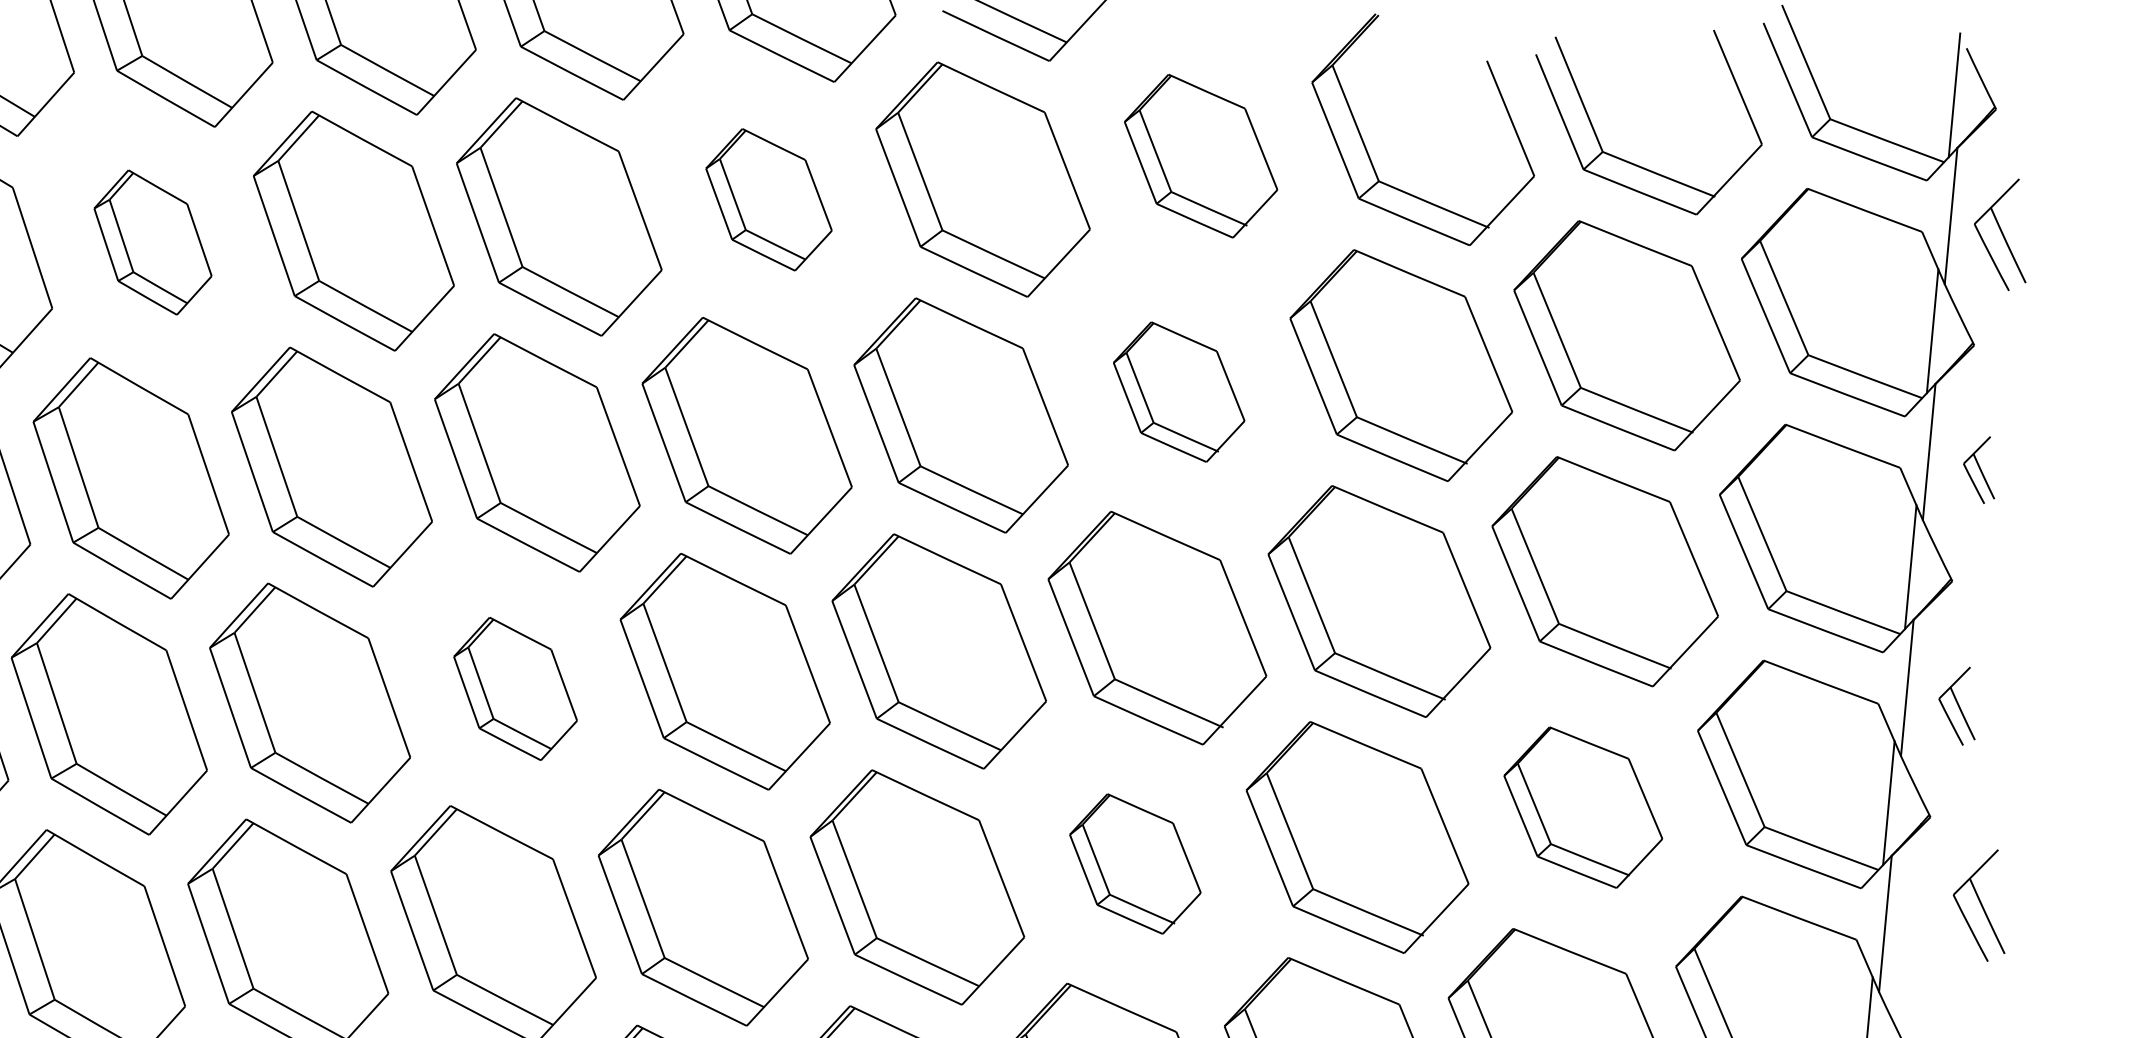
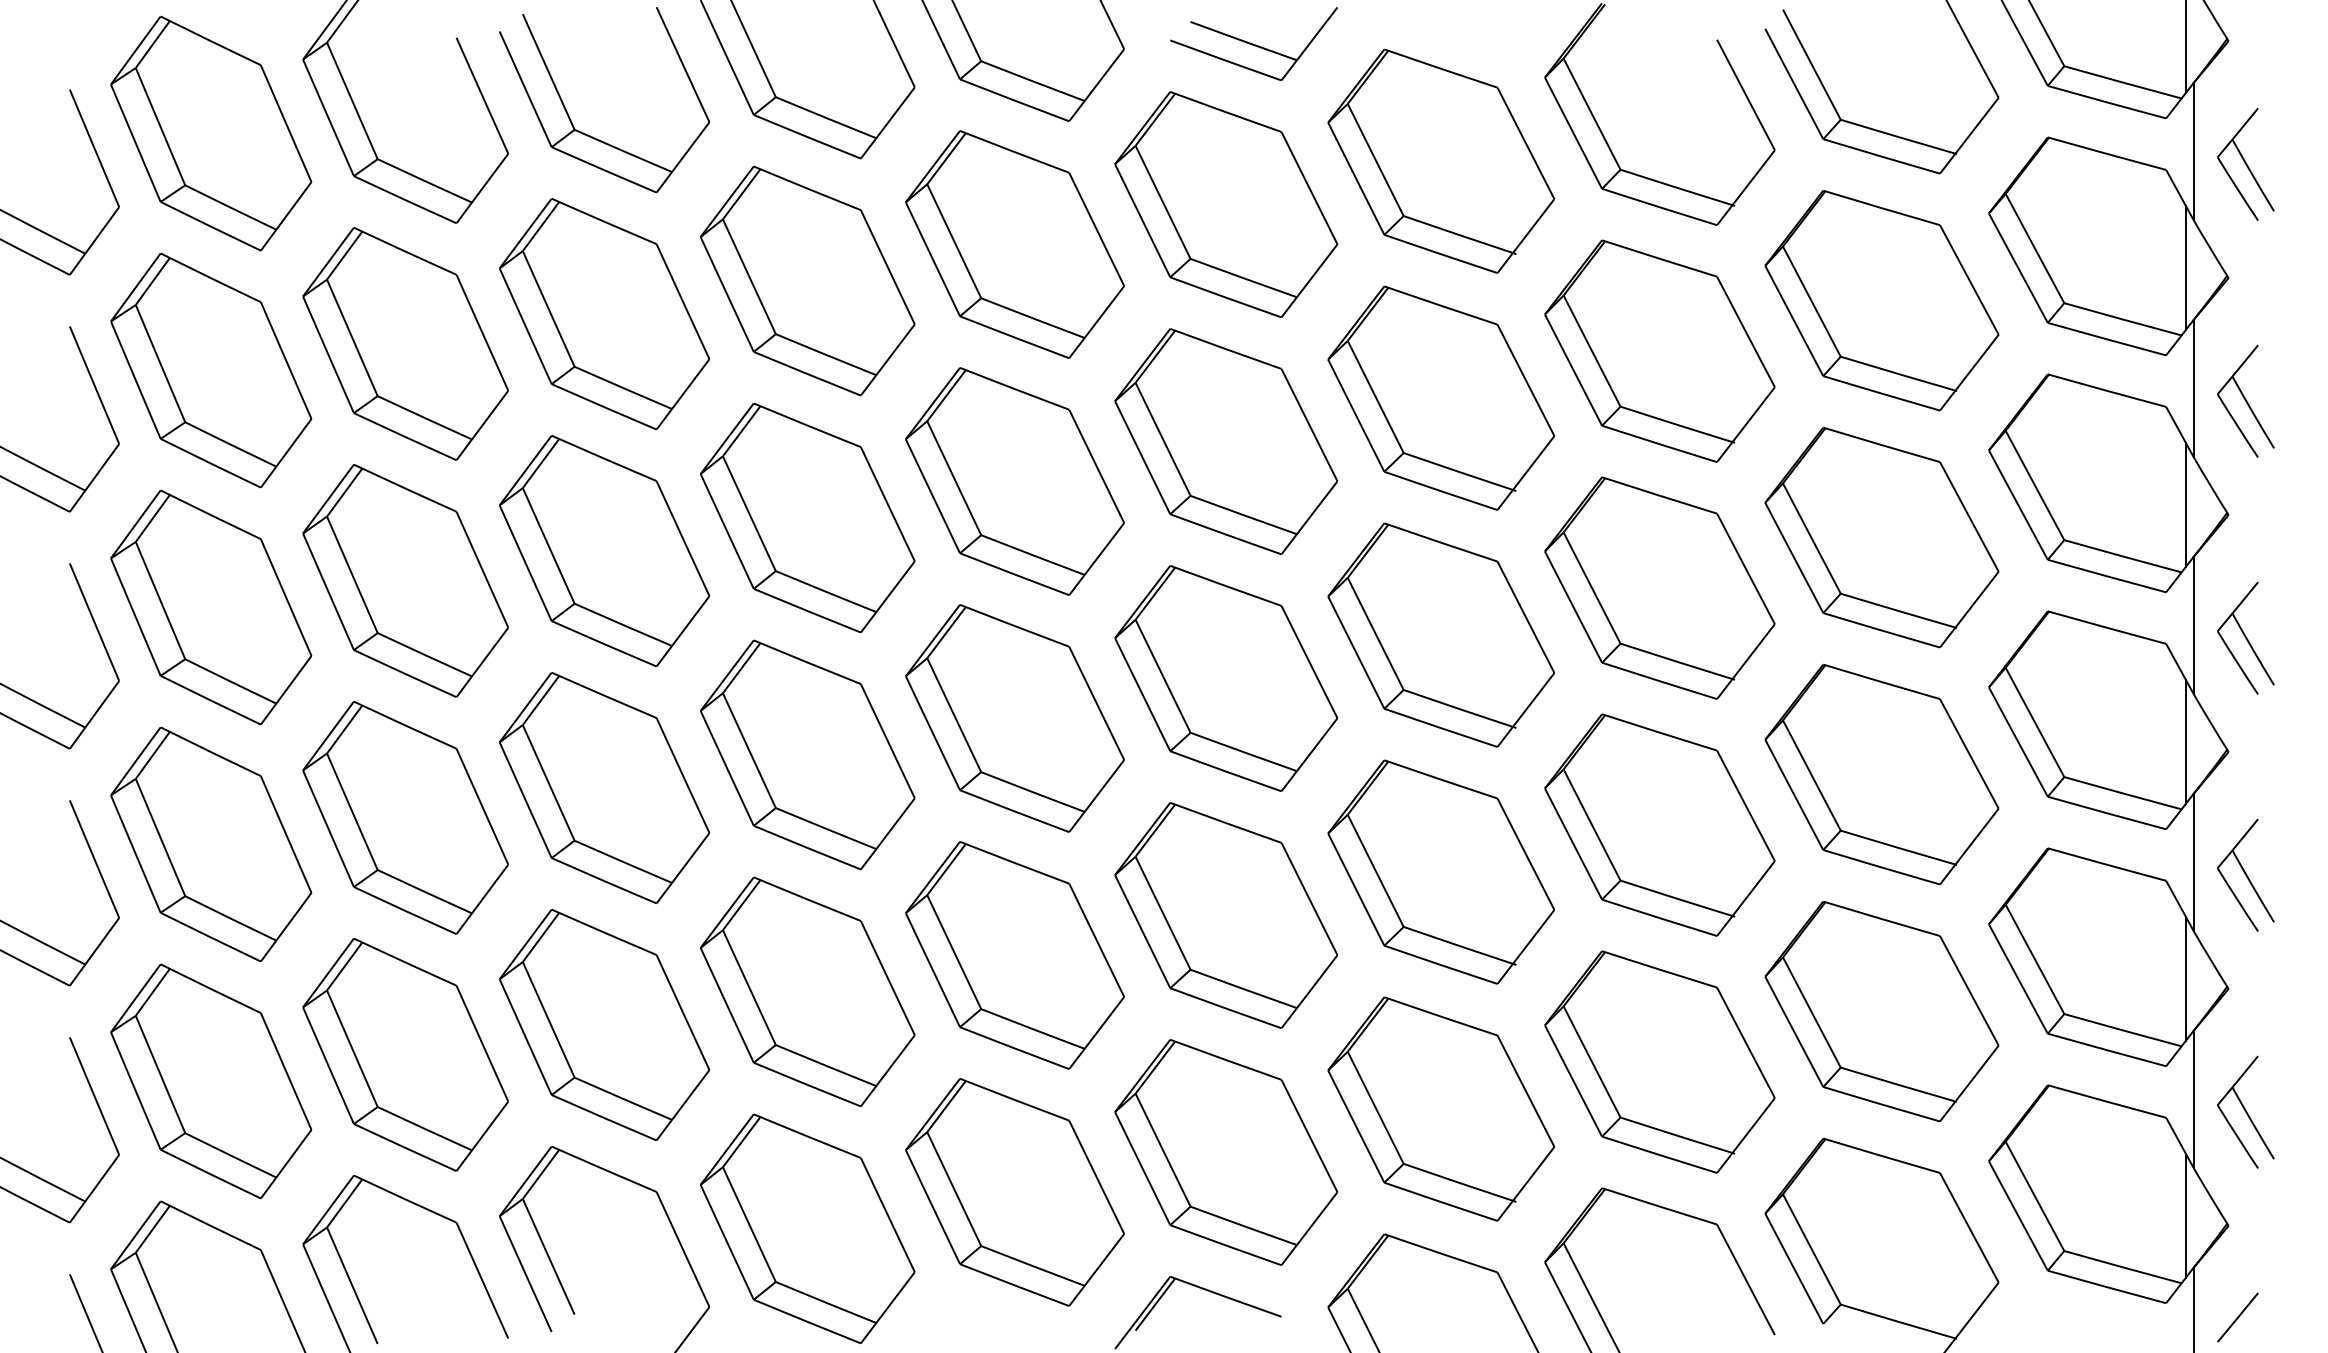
part: (1200, 155) -> (1440, 160), size x1.43
part: (768, 199) -> (1014, 244), size x1.67
part: (152, 242) -> (405, 343), size x1.67
part: (1178, 391) -> (1440, 397), size x1.67
part: (1979, 468) -> (2245, 400), size x1.67
part: (515, 688) -> (807, 754), size x1.67
part: (1957, 704) -> (2245, 637), size x1.43
part: (1582, 807) -> (1881, 774), size x1.43
part: (1134, 863) -> (1440, 871), size x1.67
part: (1980, 903) -> (2245, 874), moved

